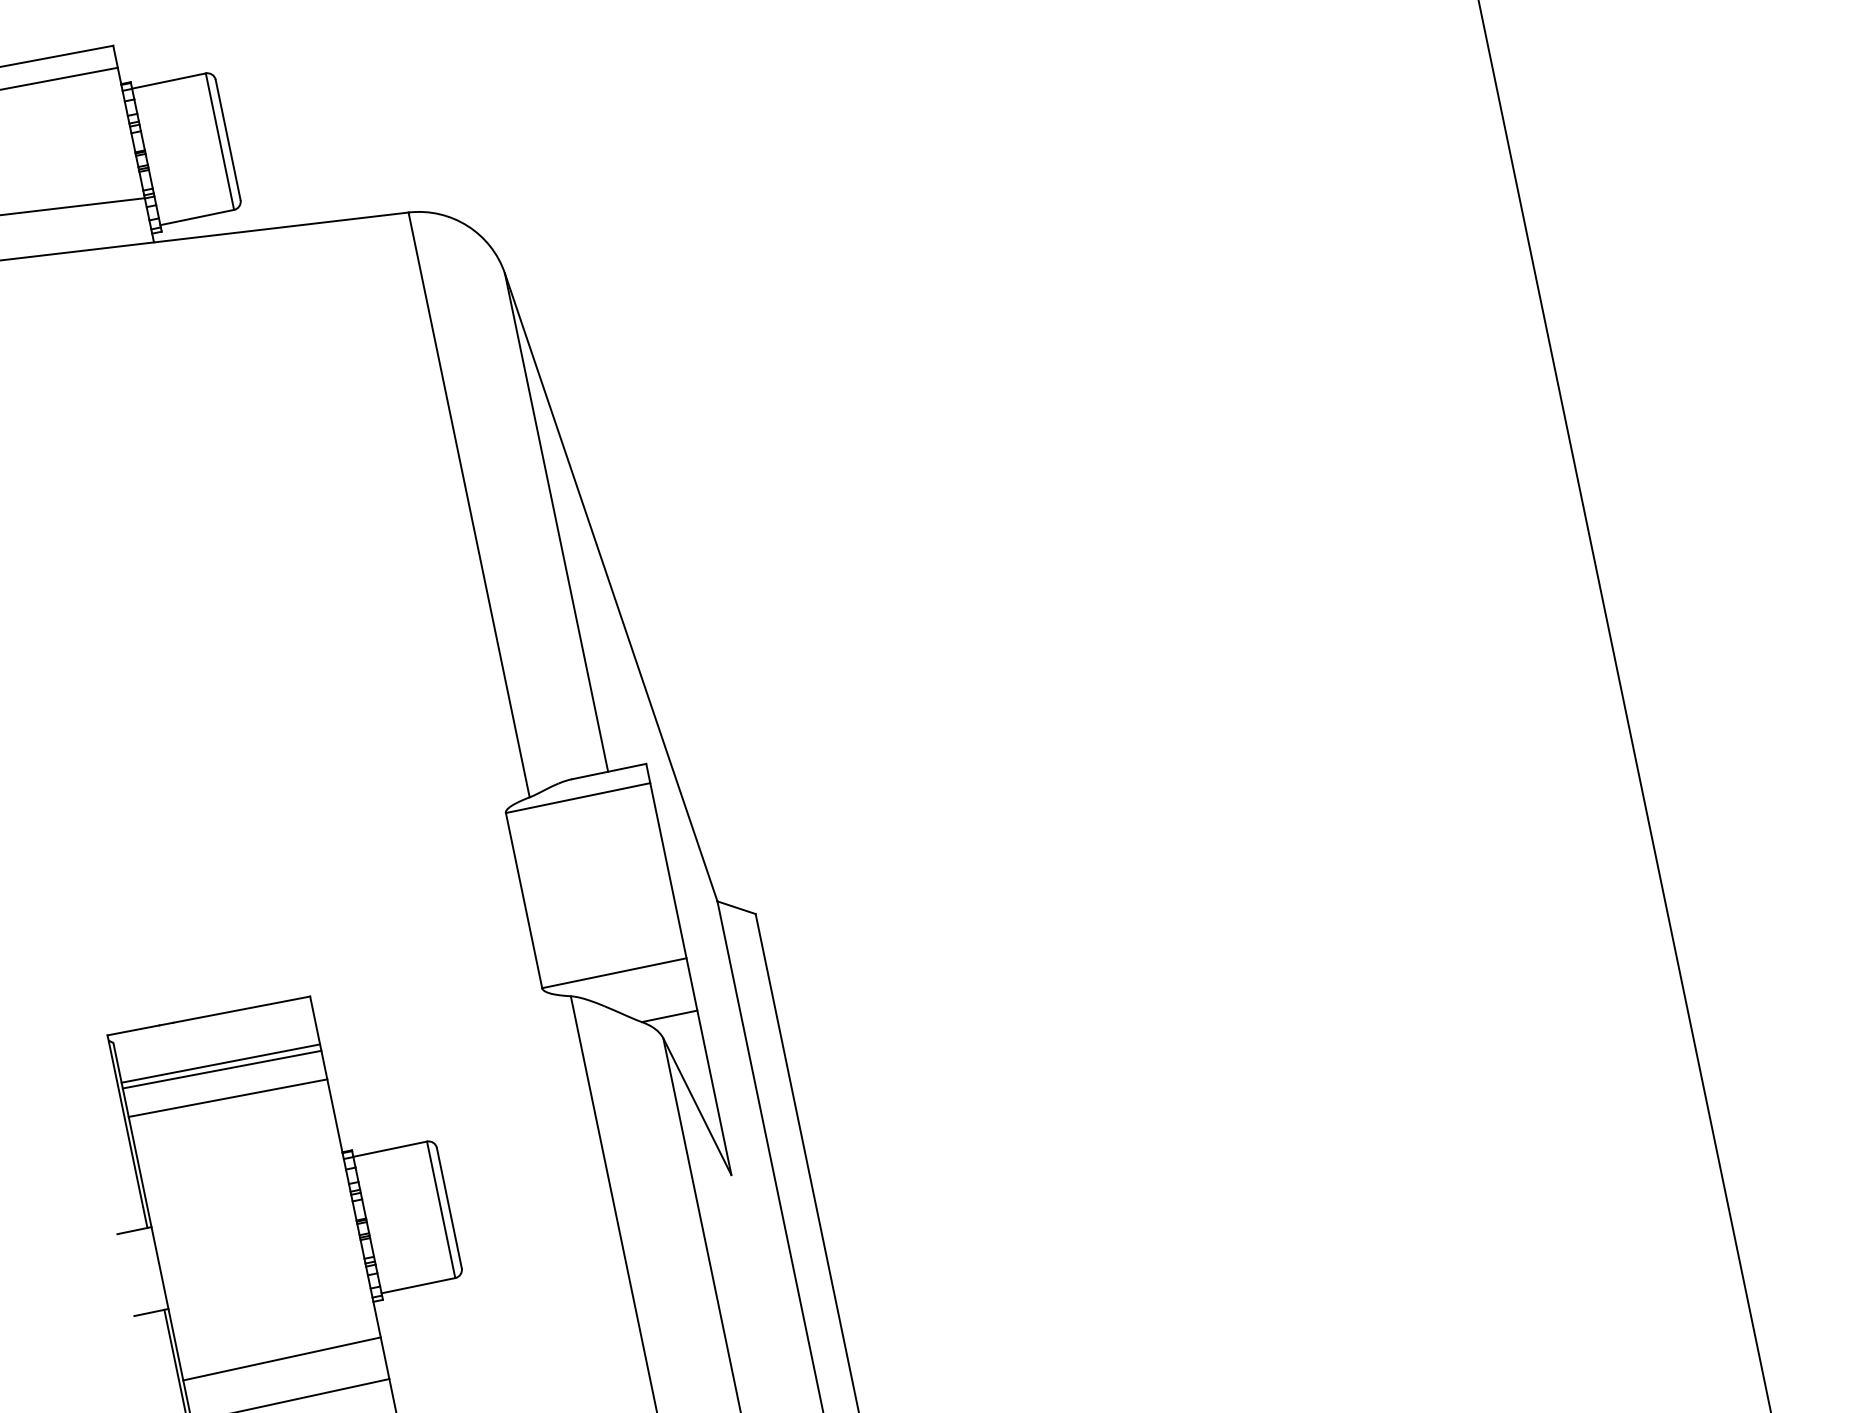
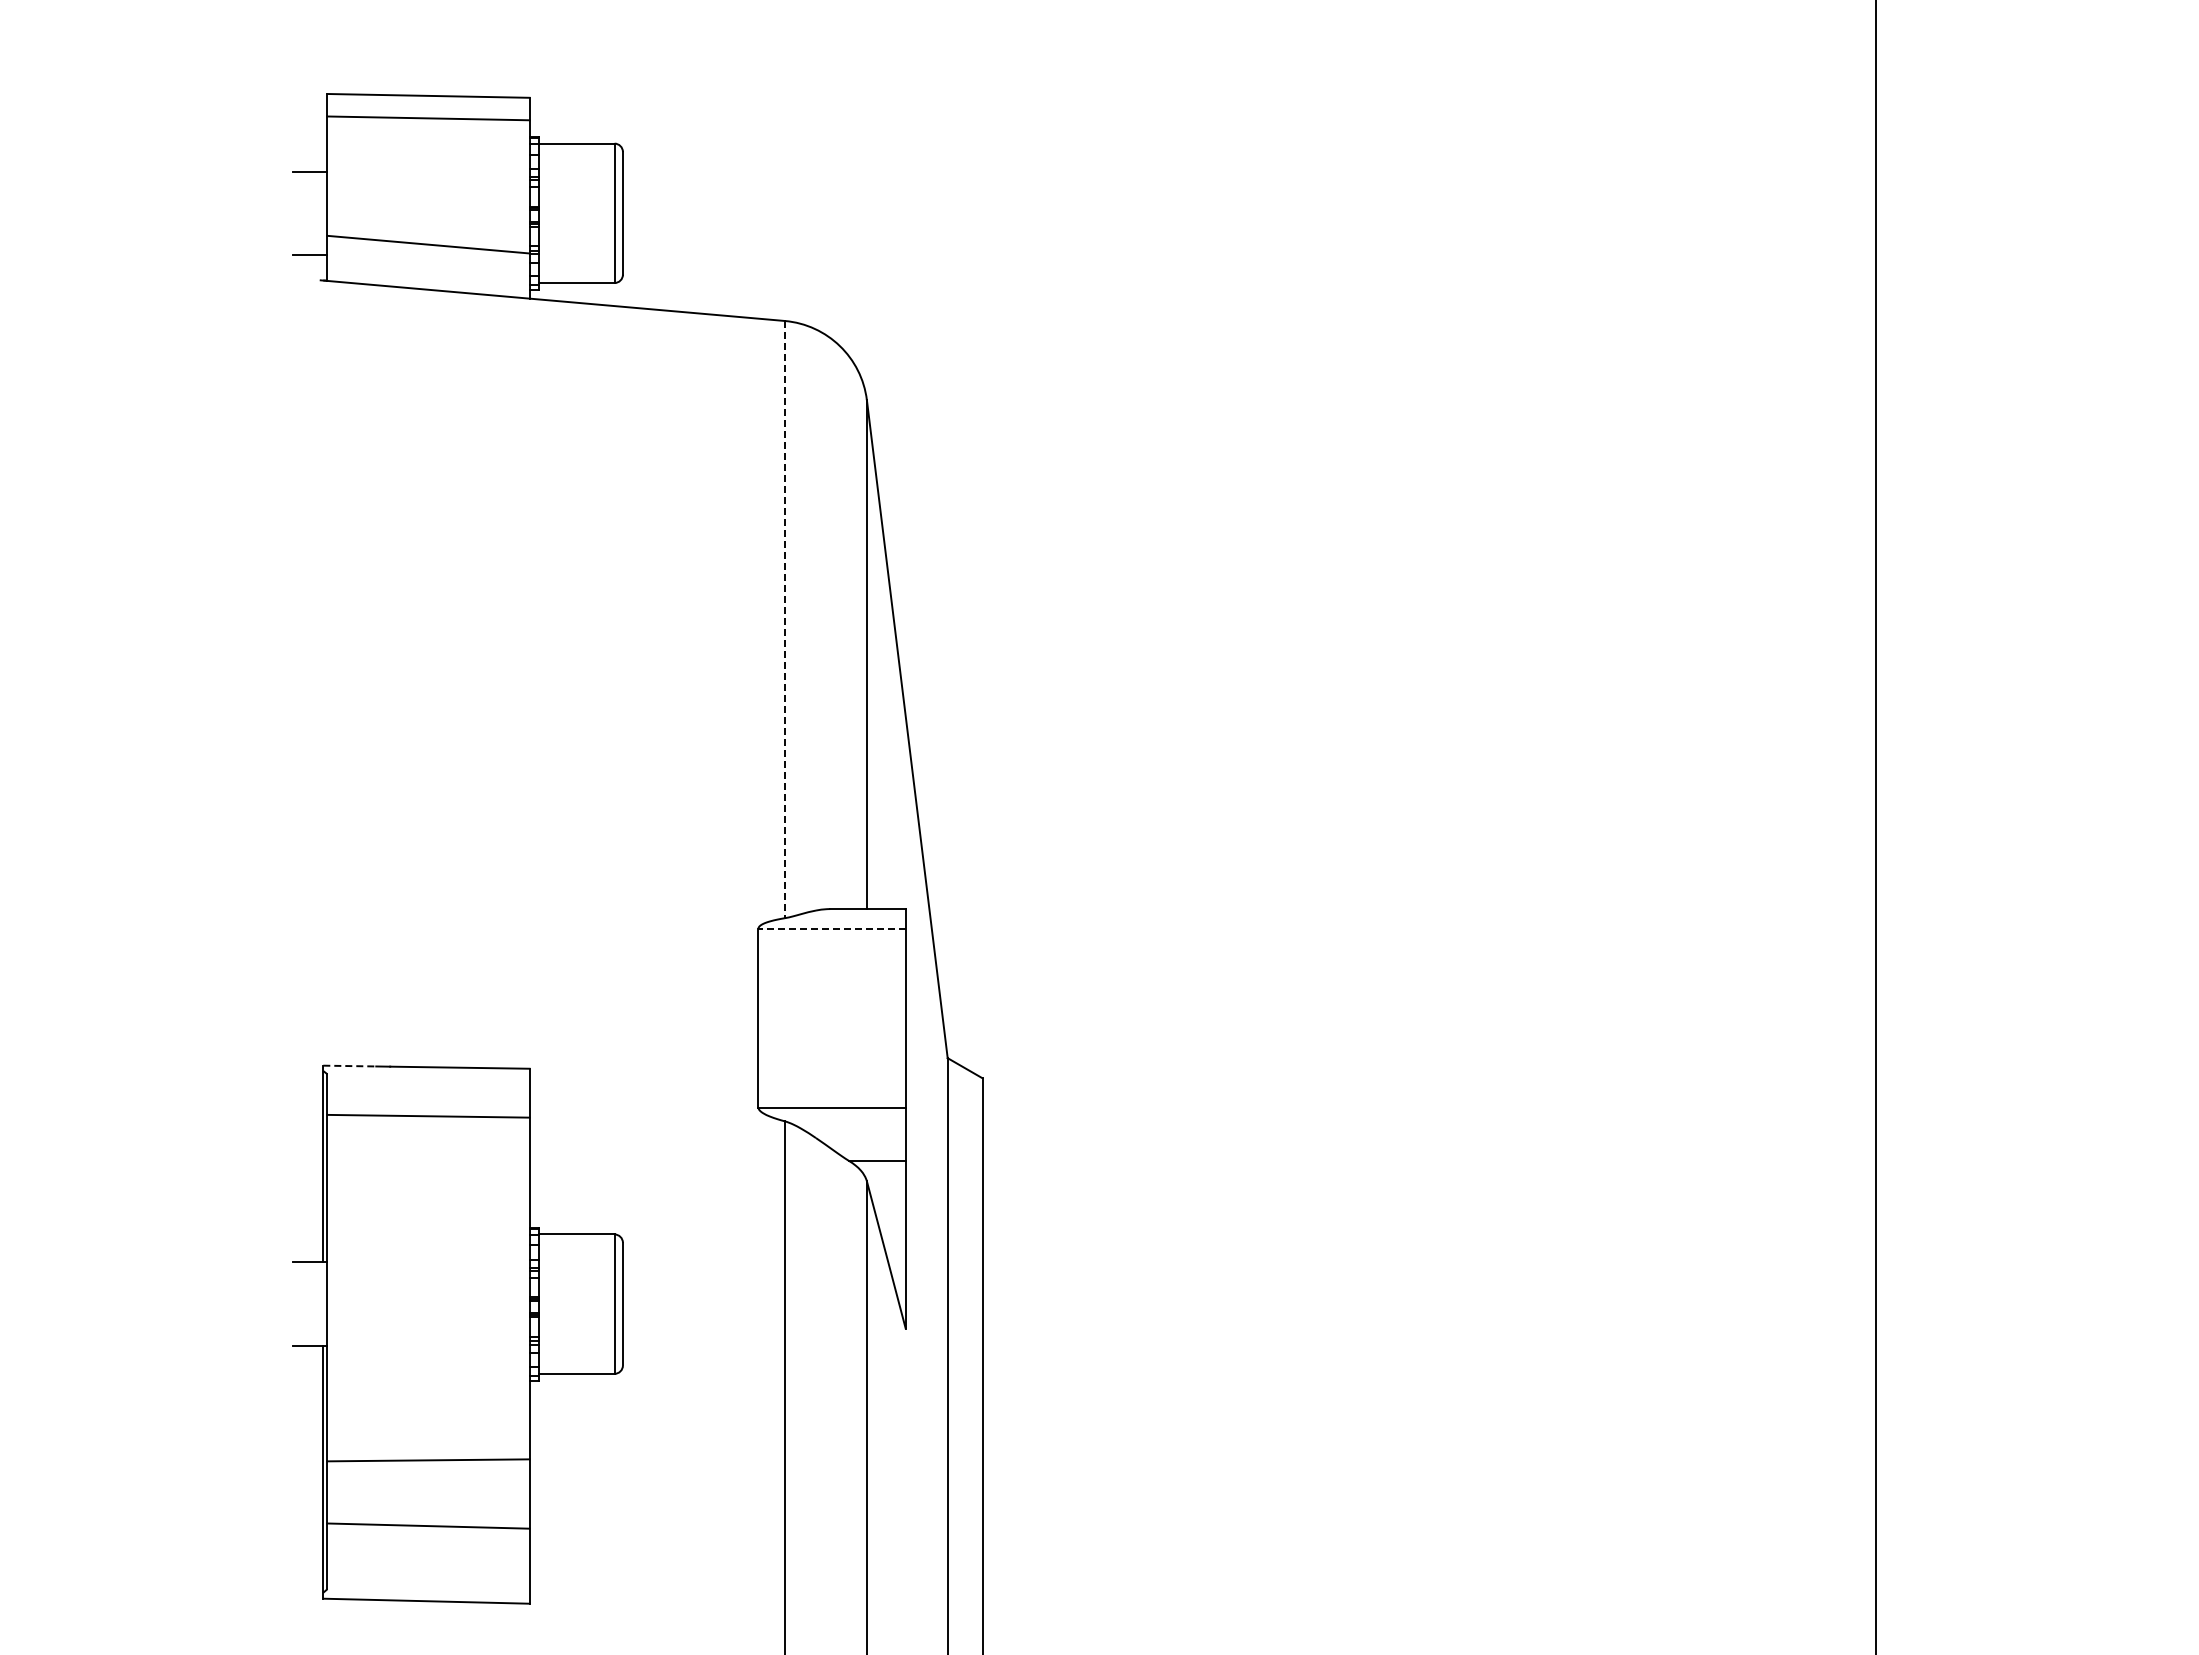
line: (468, 504) -> (784, 619), solid -> dashed
line: (578, 797) -> (832, 928), solid -> dashed
line: (134, 1030) -> (350, 1066), solid -> dashed
line: (222, 1069) -> (428, 1122), removed
line: (227, 1098) -> (428, 1151), removed
line: (281, 1358) -> (428, 1417), removed

